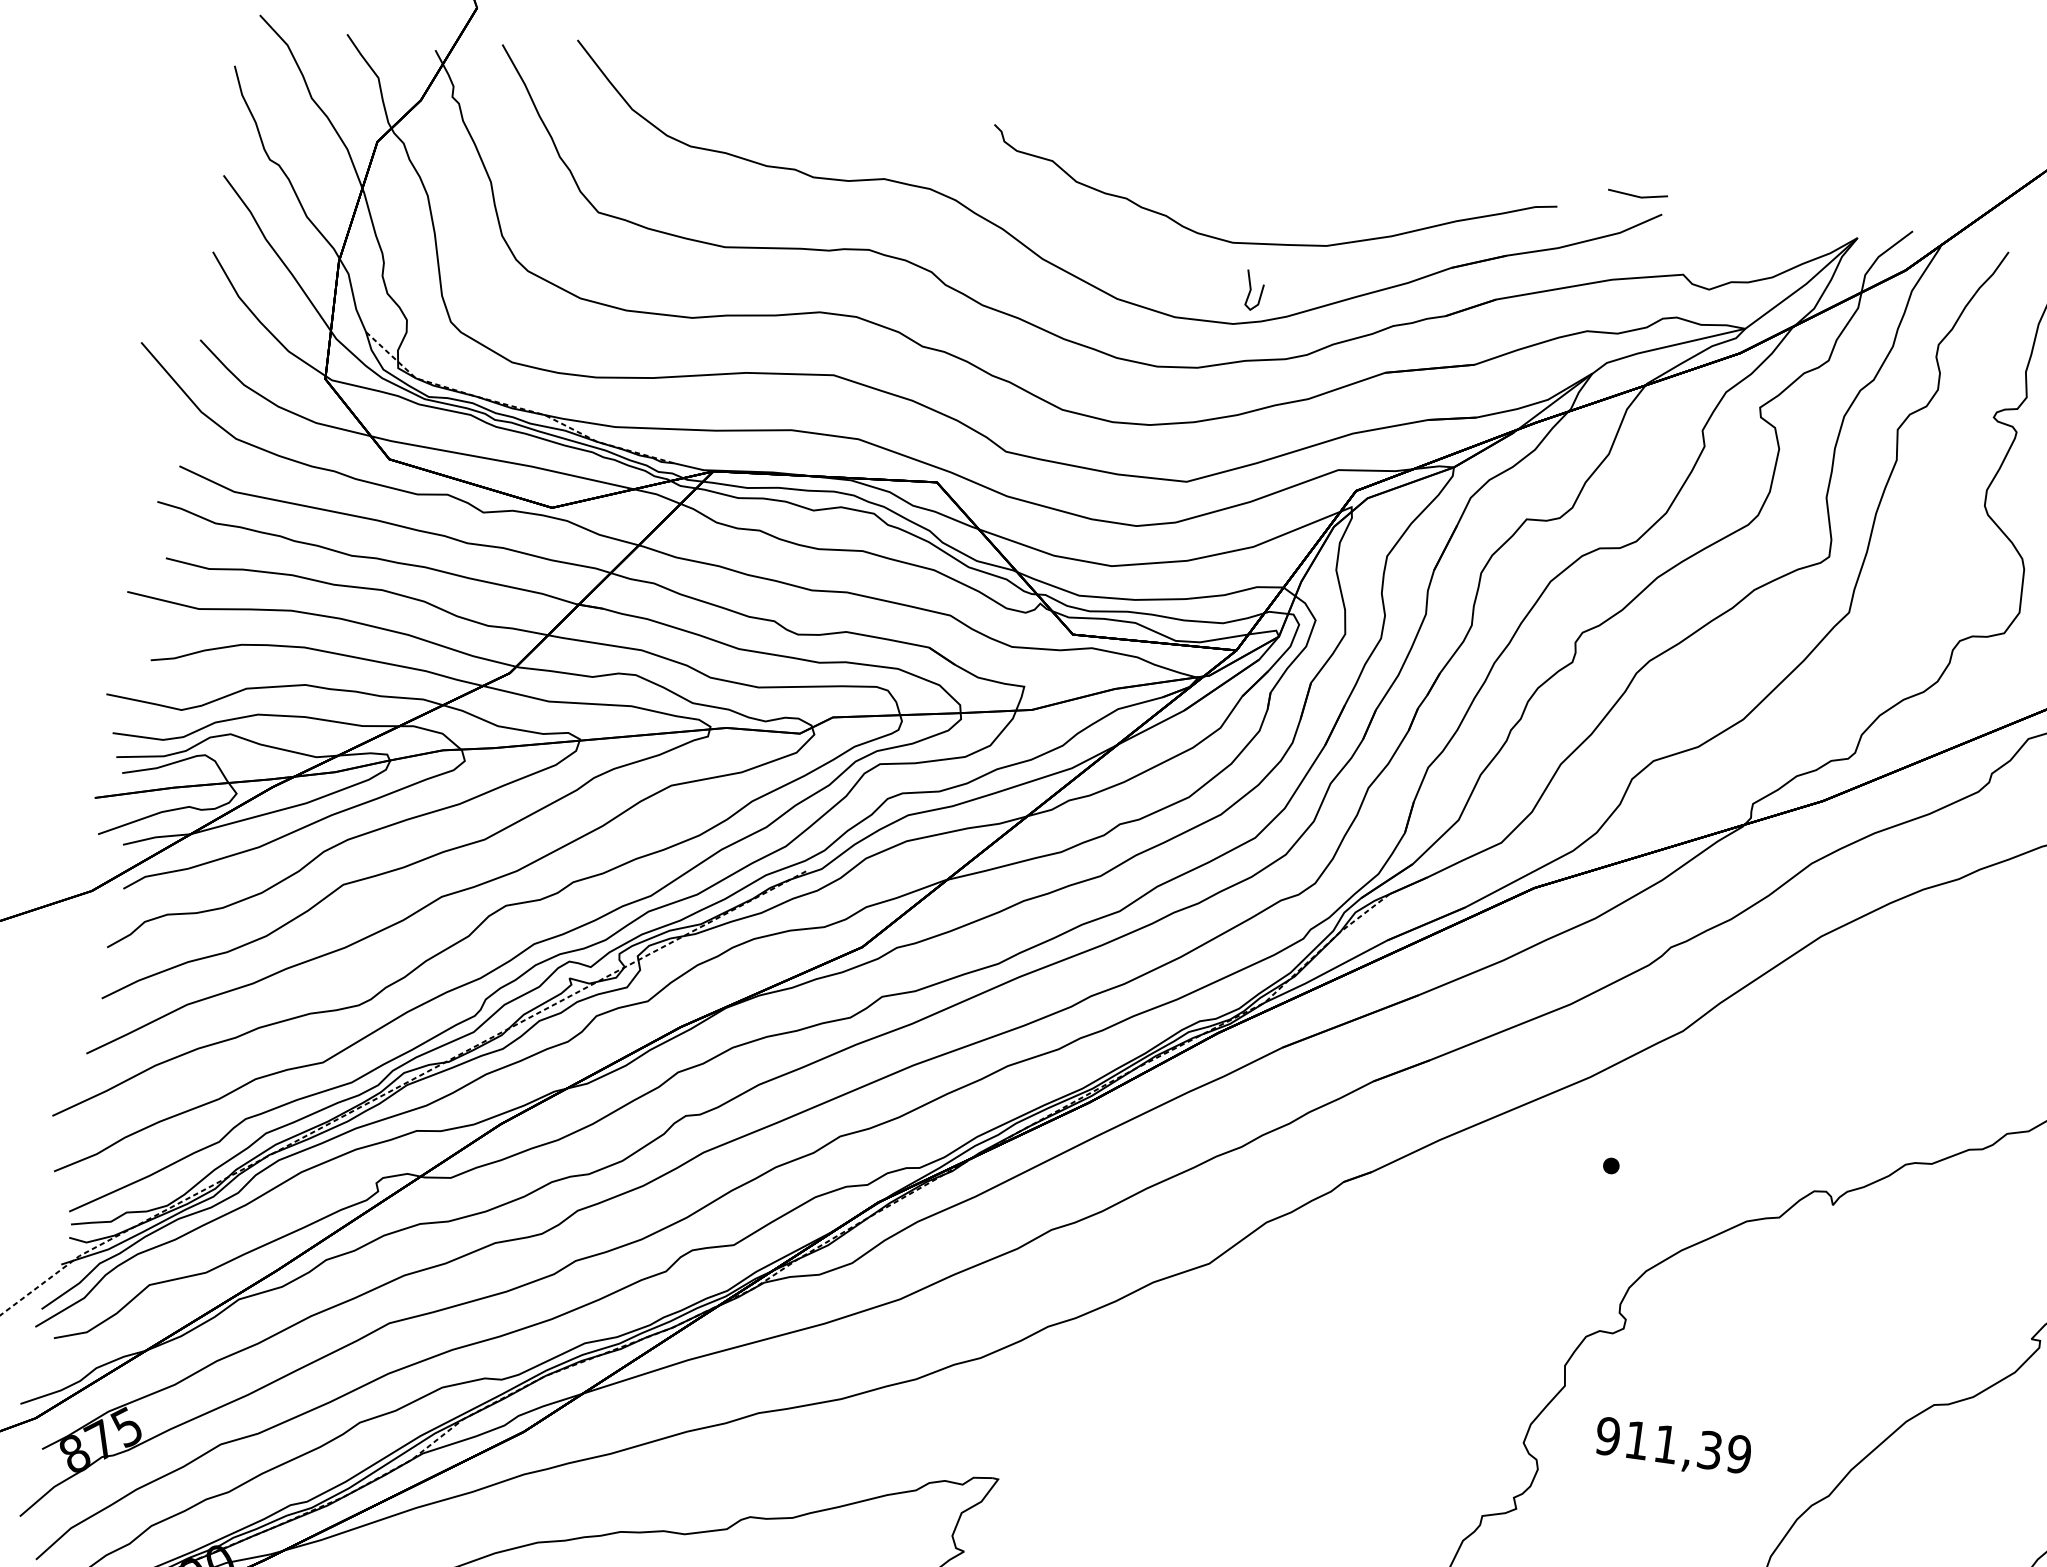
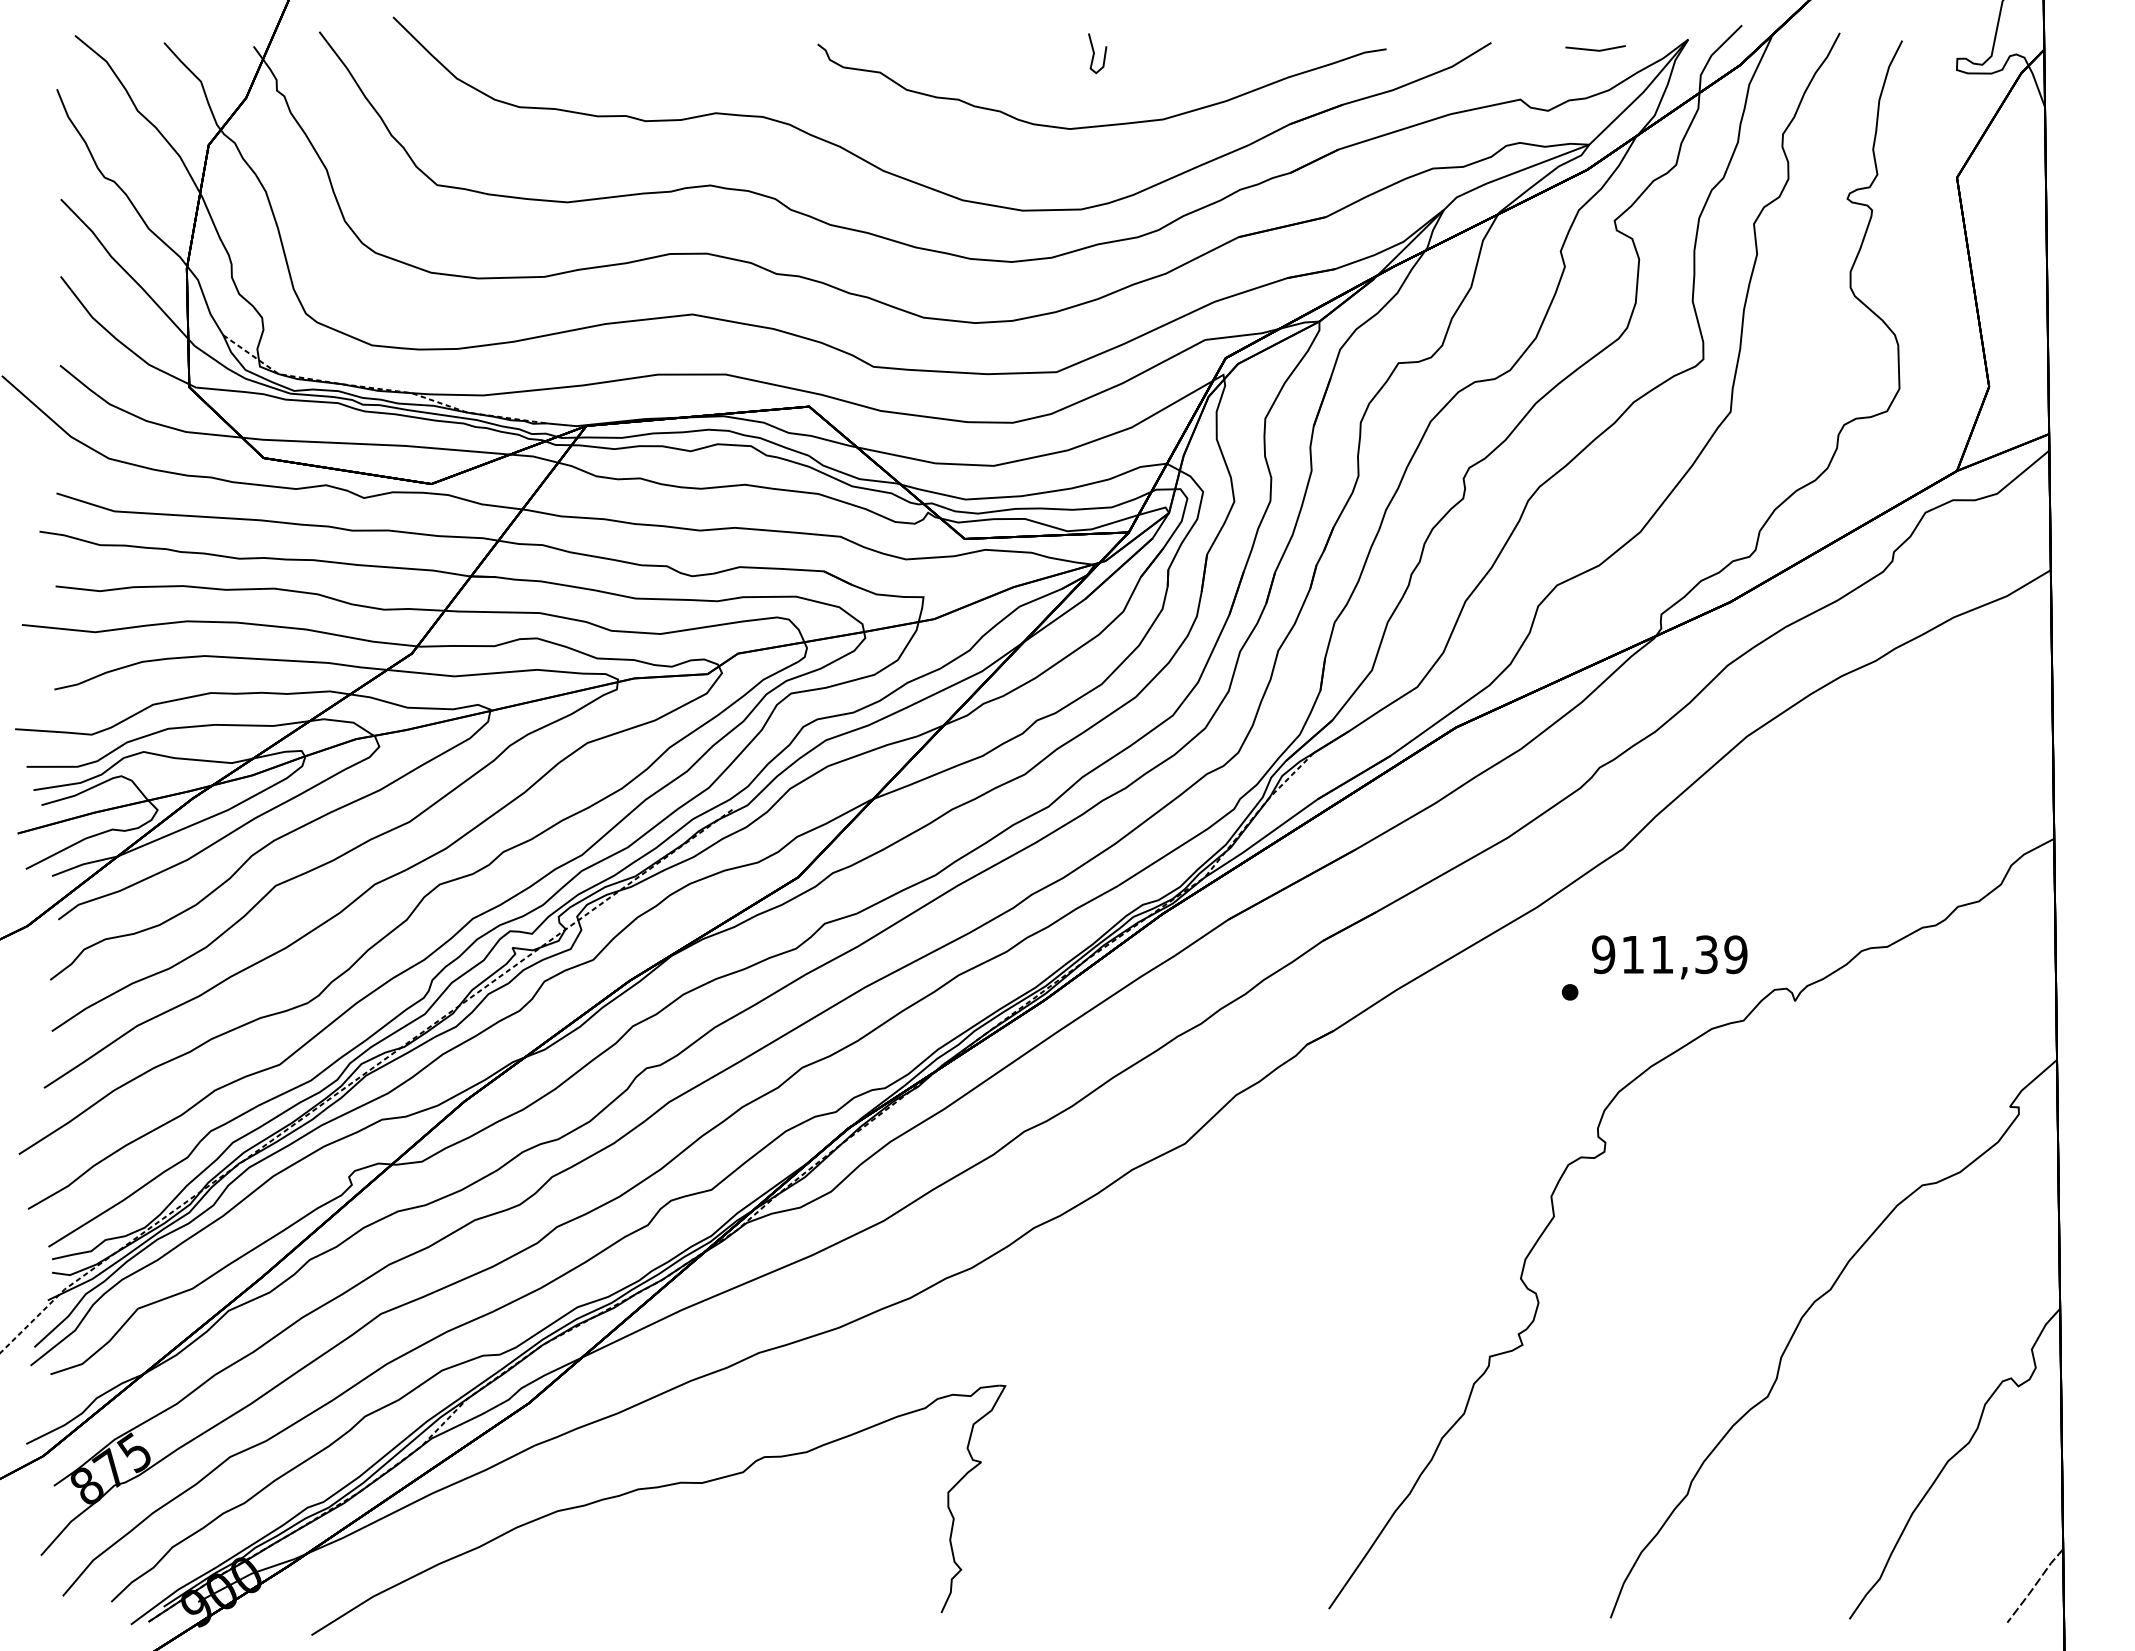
line: (1637, 195) -> (1595, 49), moved
curve: (1251, 290) -> (1094, 53), moved
text: (1672, 1448) -> (1669, 957), moved

